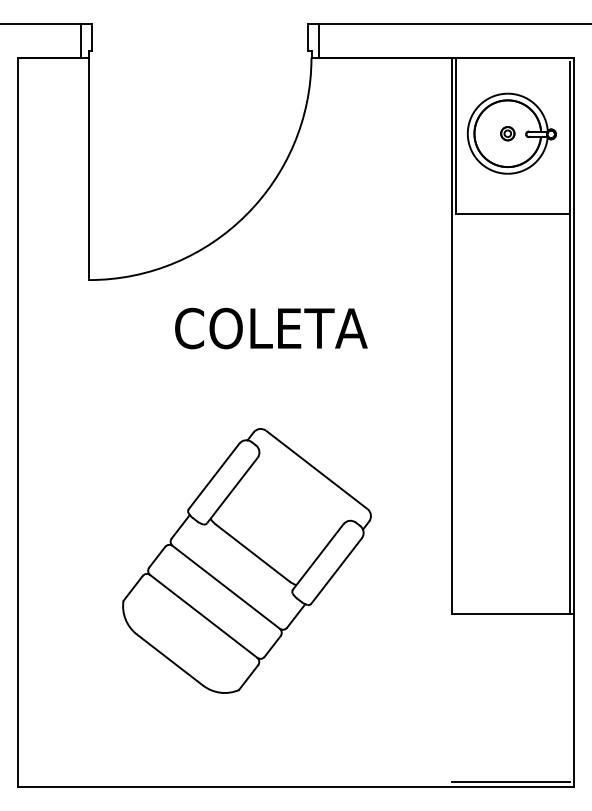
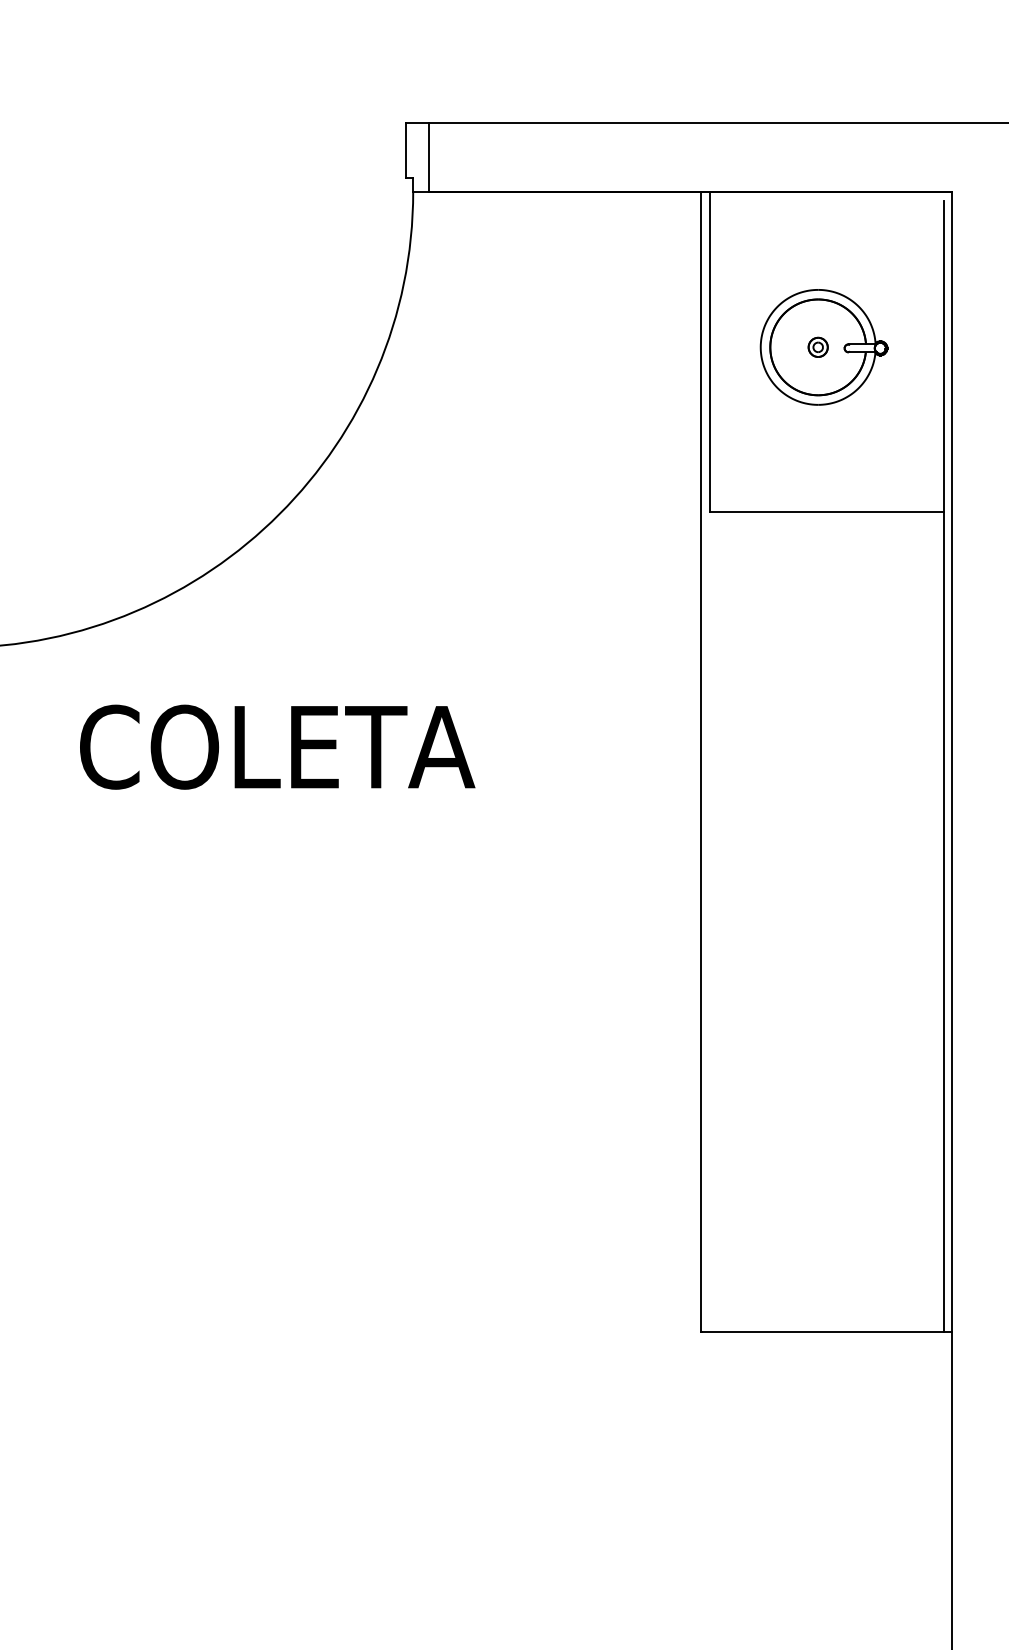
part: (511, 133) -> (823, 347), size x0.7
text: (271, 328) -> (277, 747), moved
part: (246, 560) -> (279, 1222), removed

